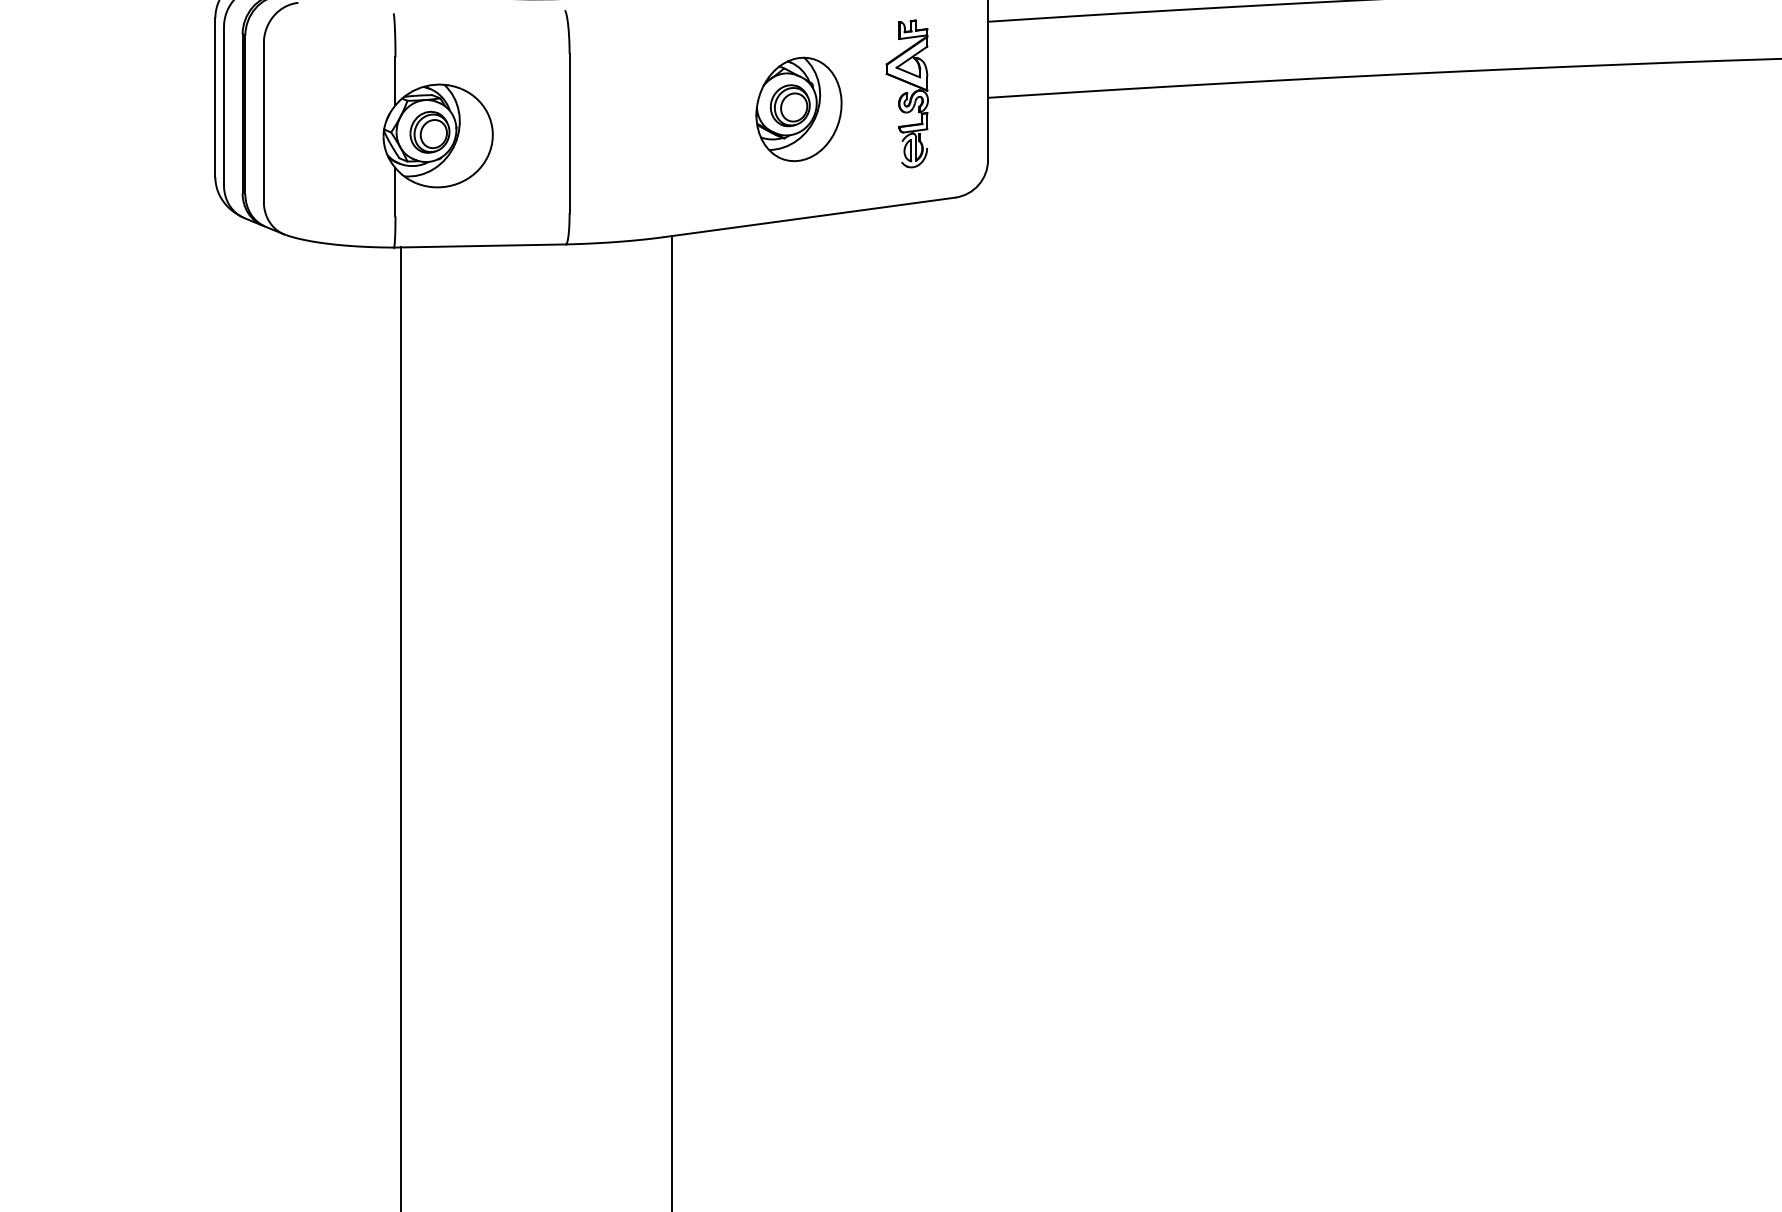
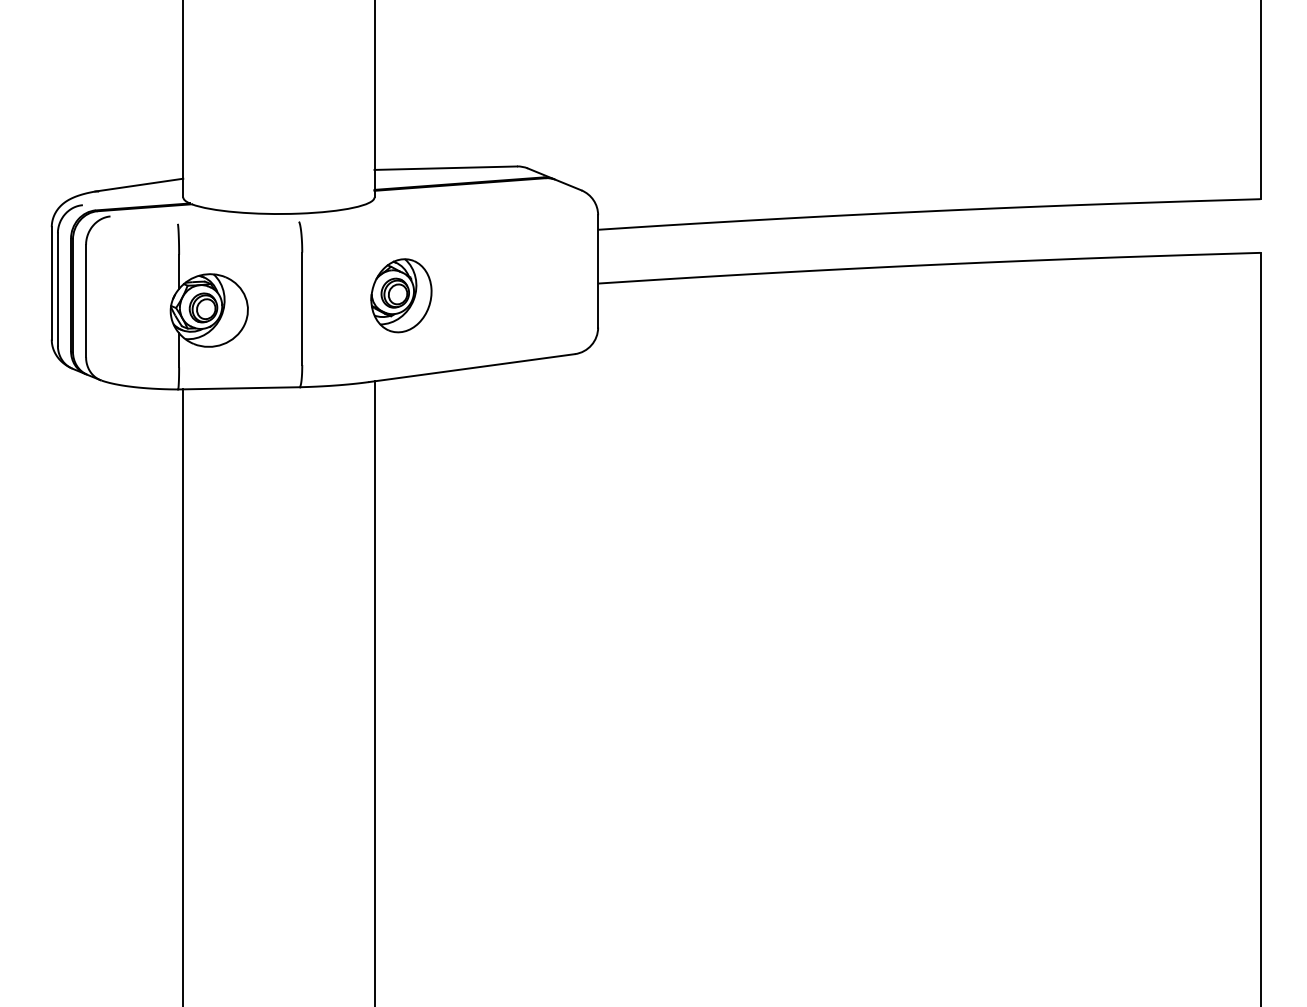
part: (906, 93) -> (540, 280), removed
part: (799, 109) -> (401, 295), moved

